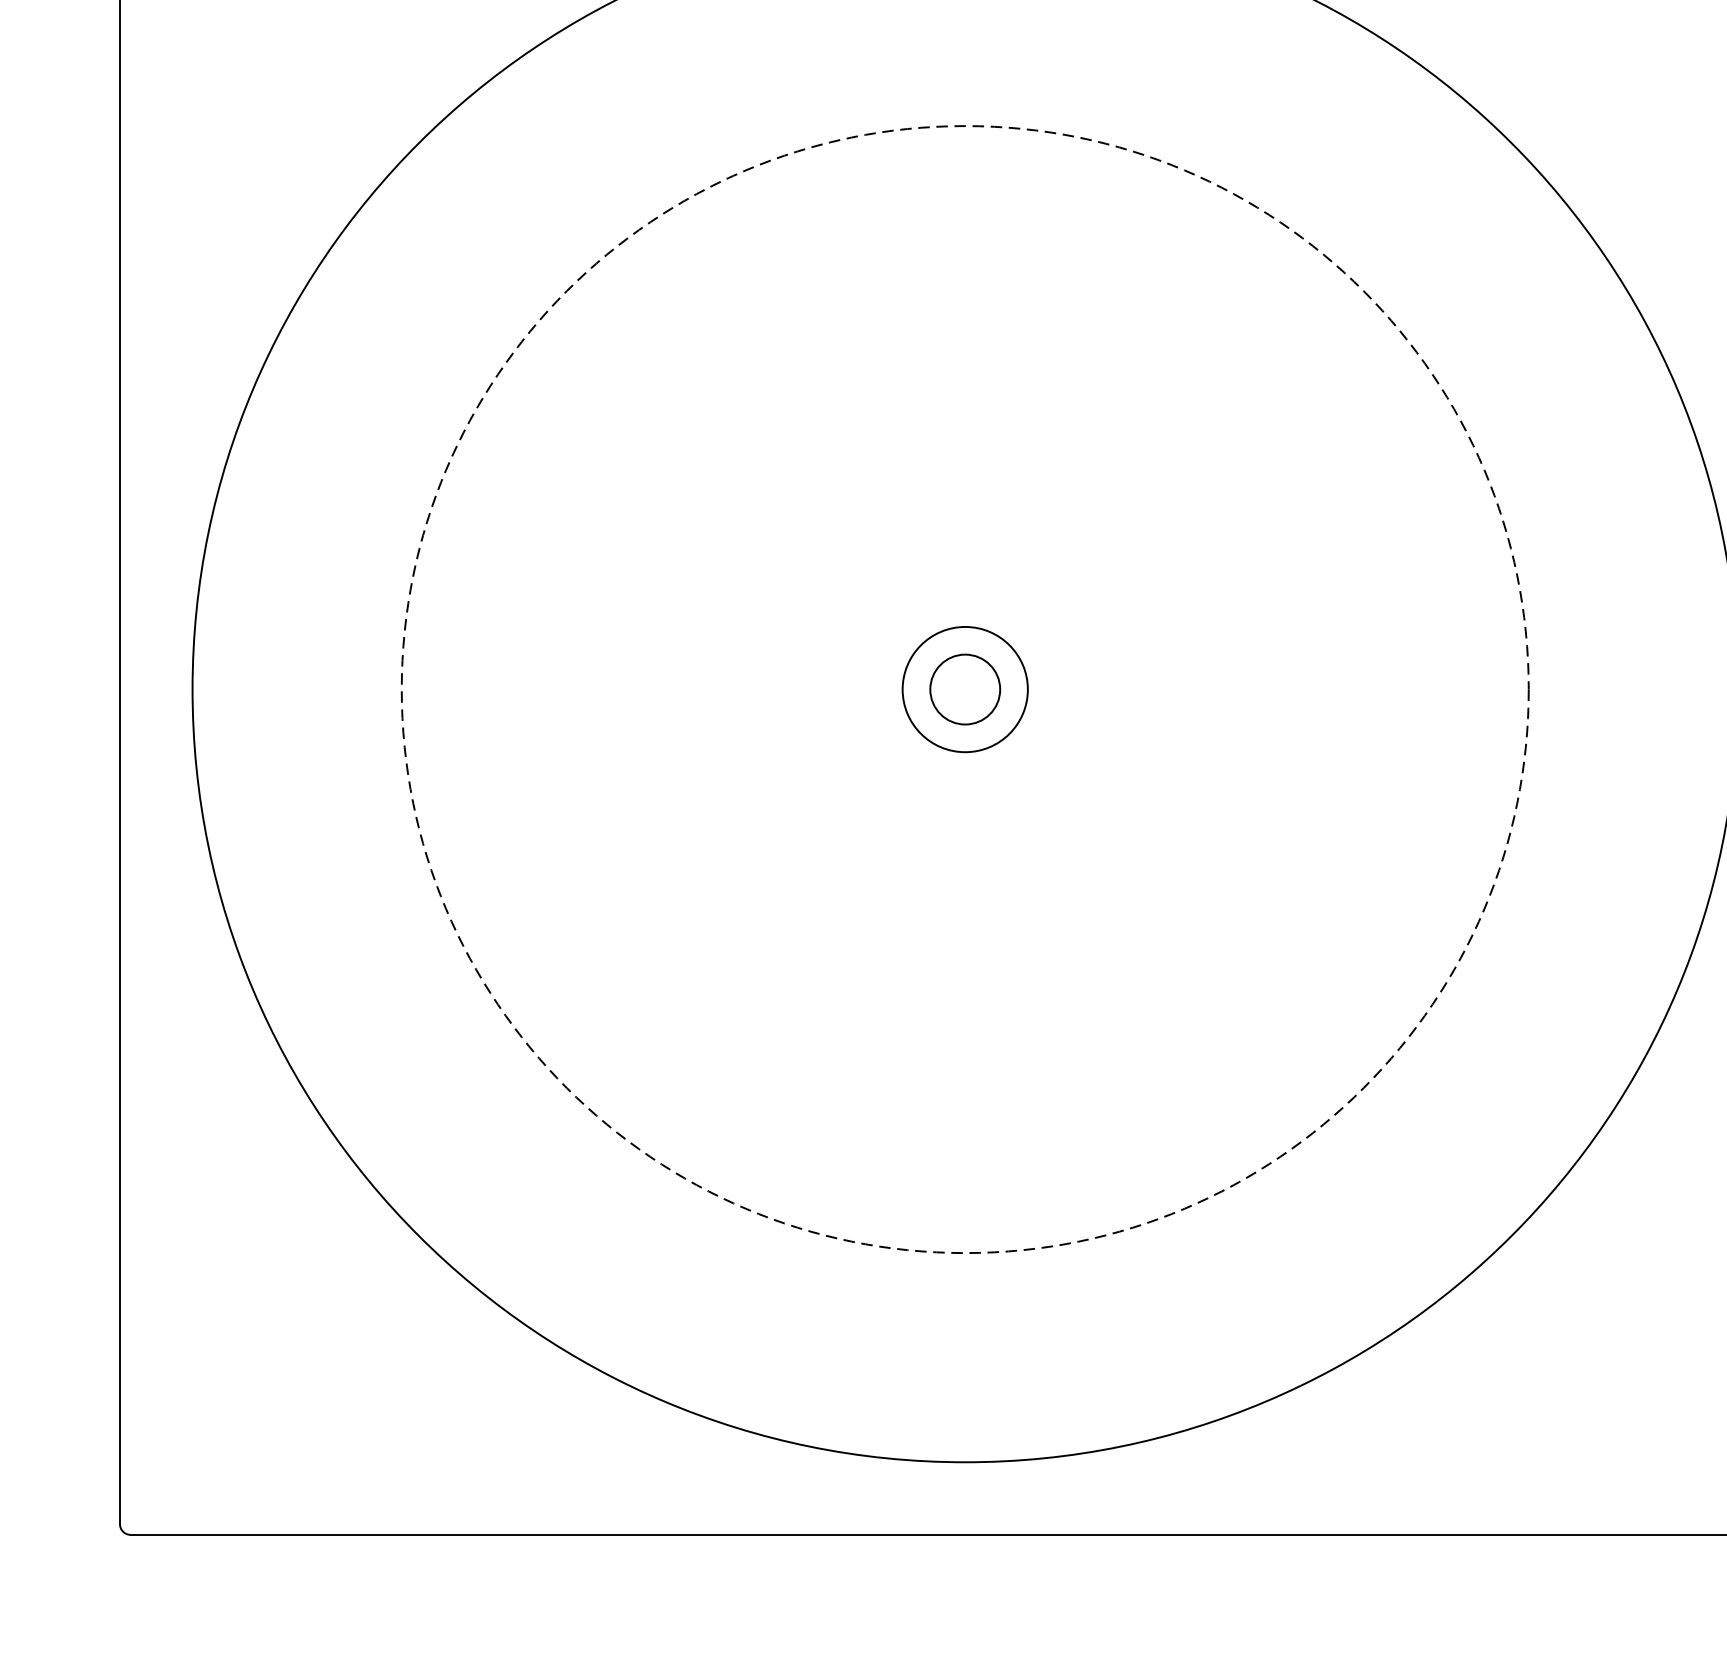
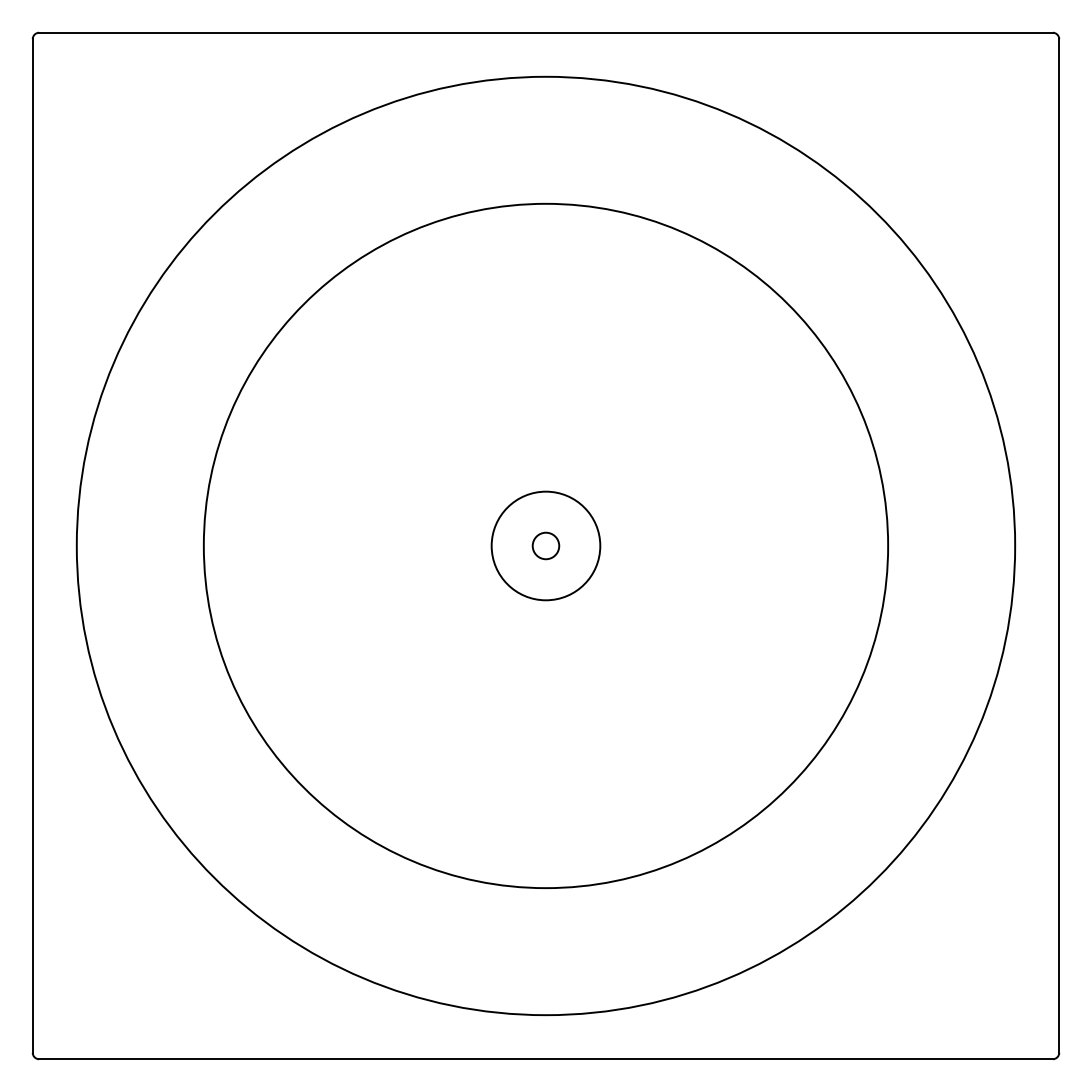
circle: (964, 688) -> (545, 545), dashed -> solid
circle: (964, 688) -> (545, 545), size x0.62
circle: (964, 688) -> (545, 545), size x1.43

